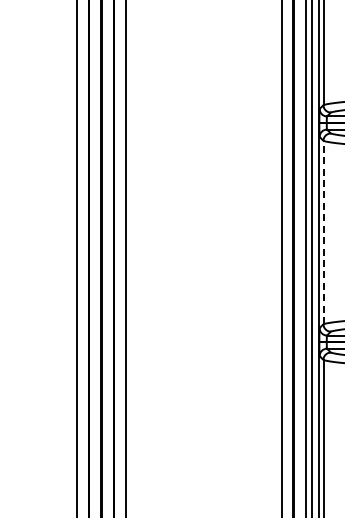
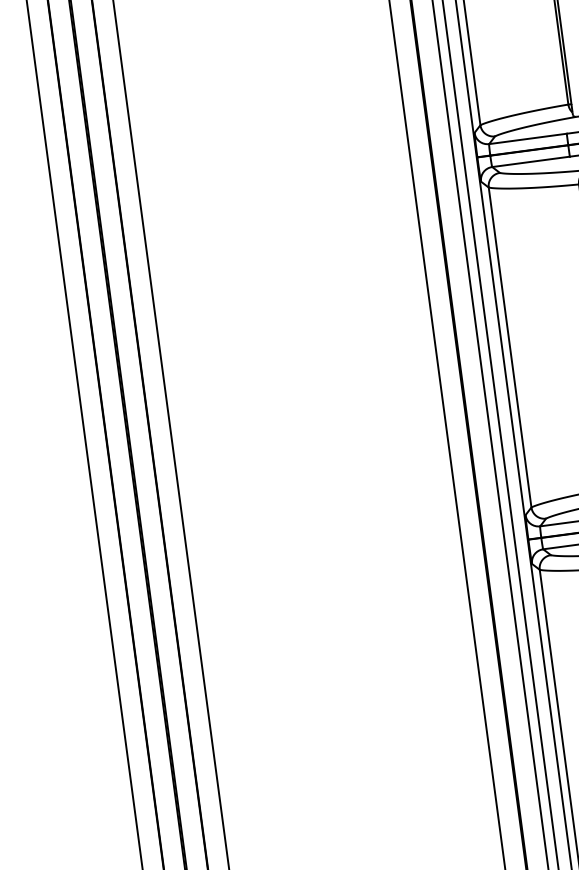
line: (323, 232) -> (510, 347), dashed -> solid

